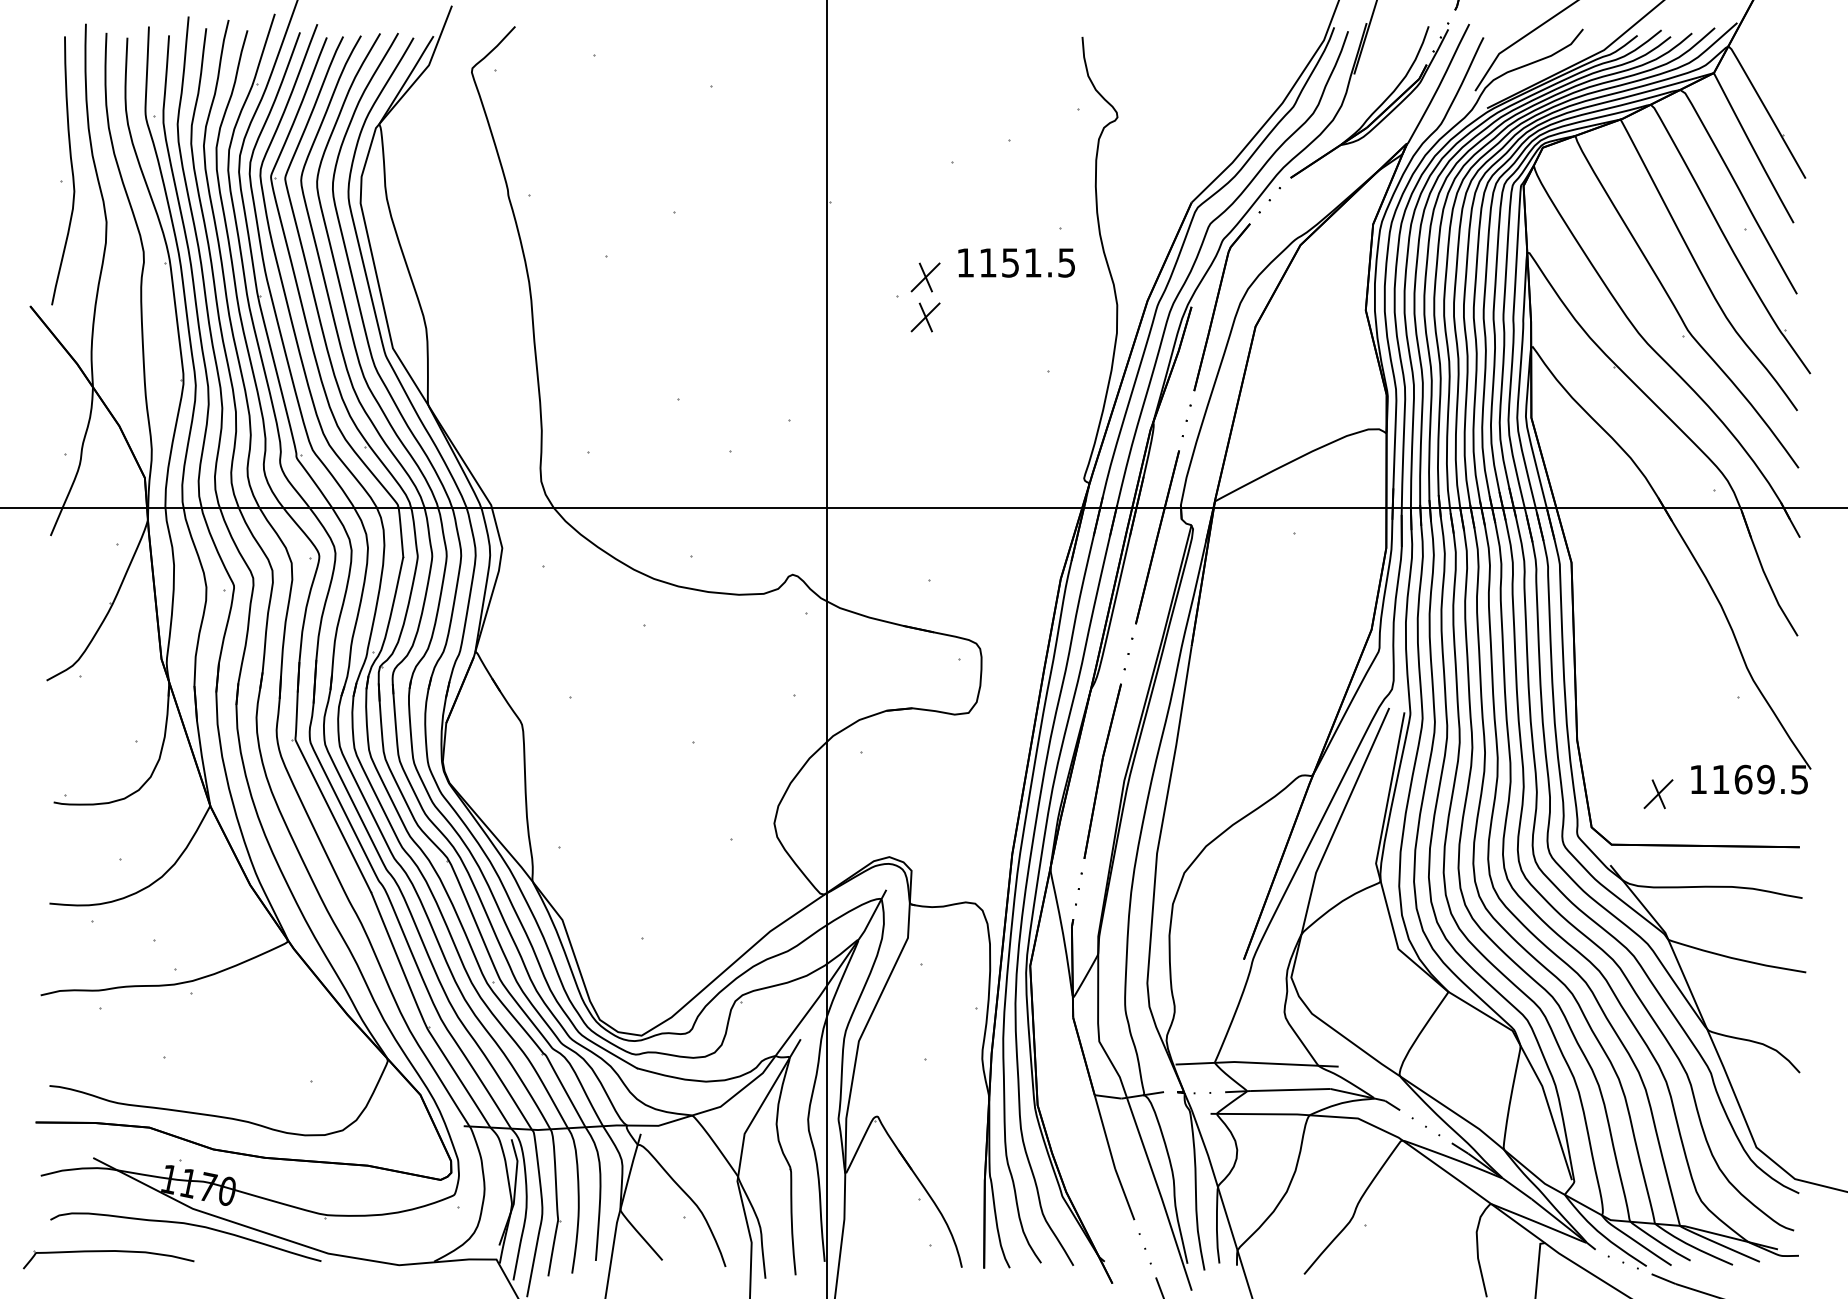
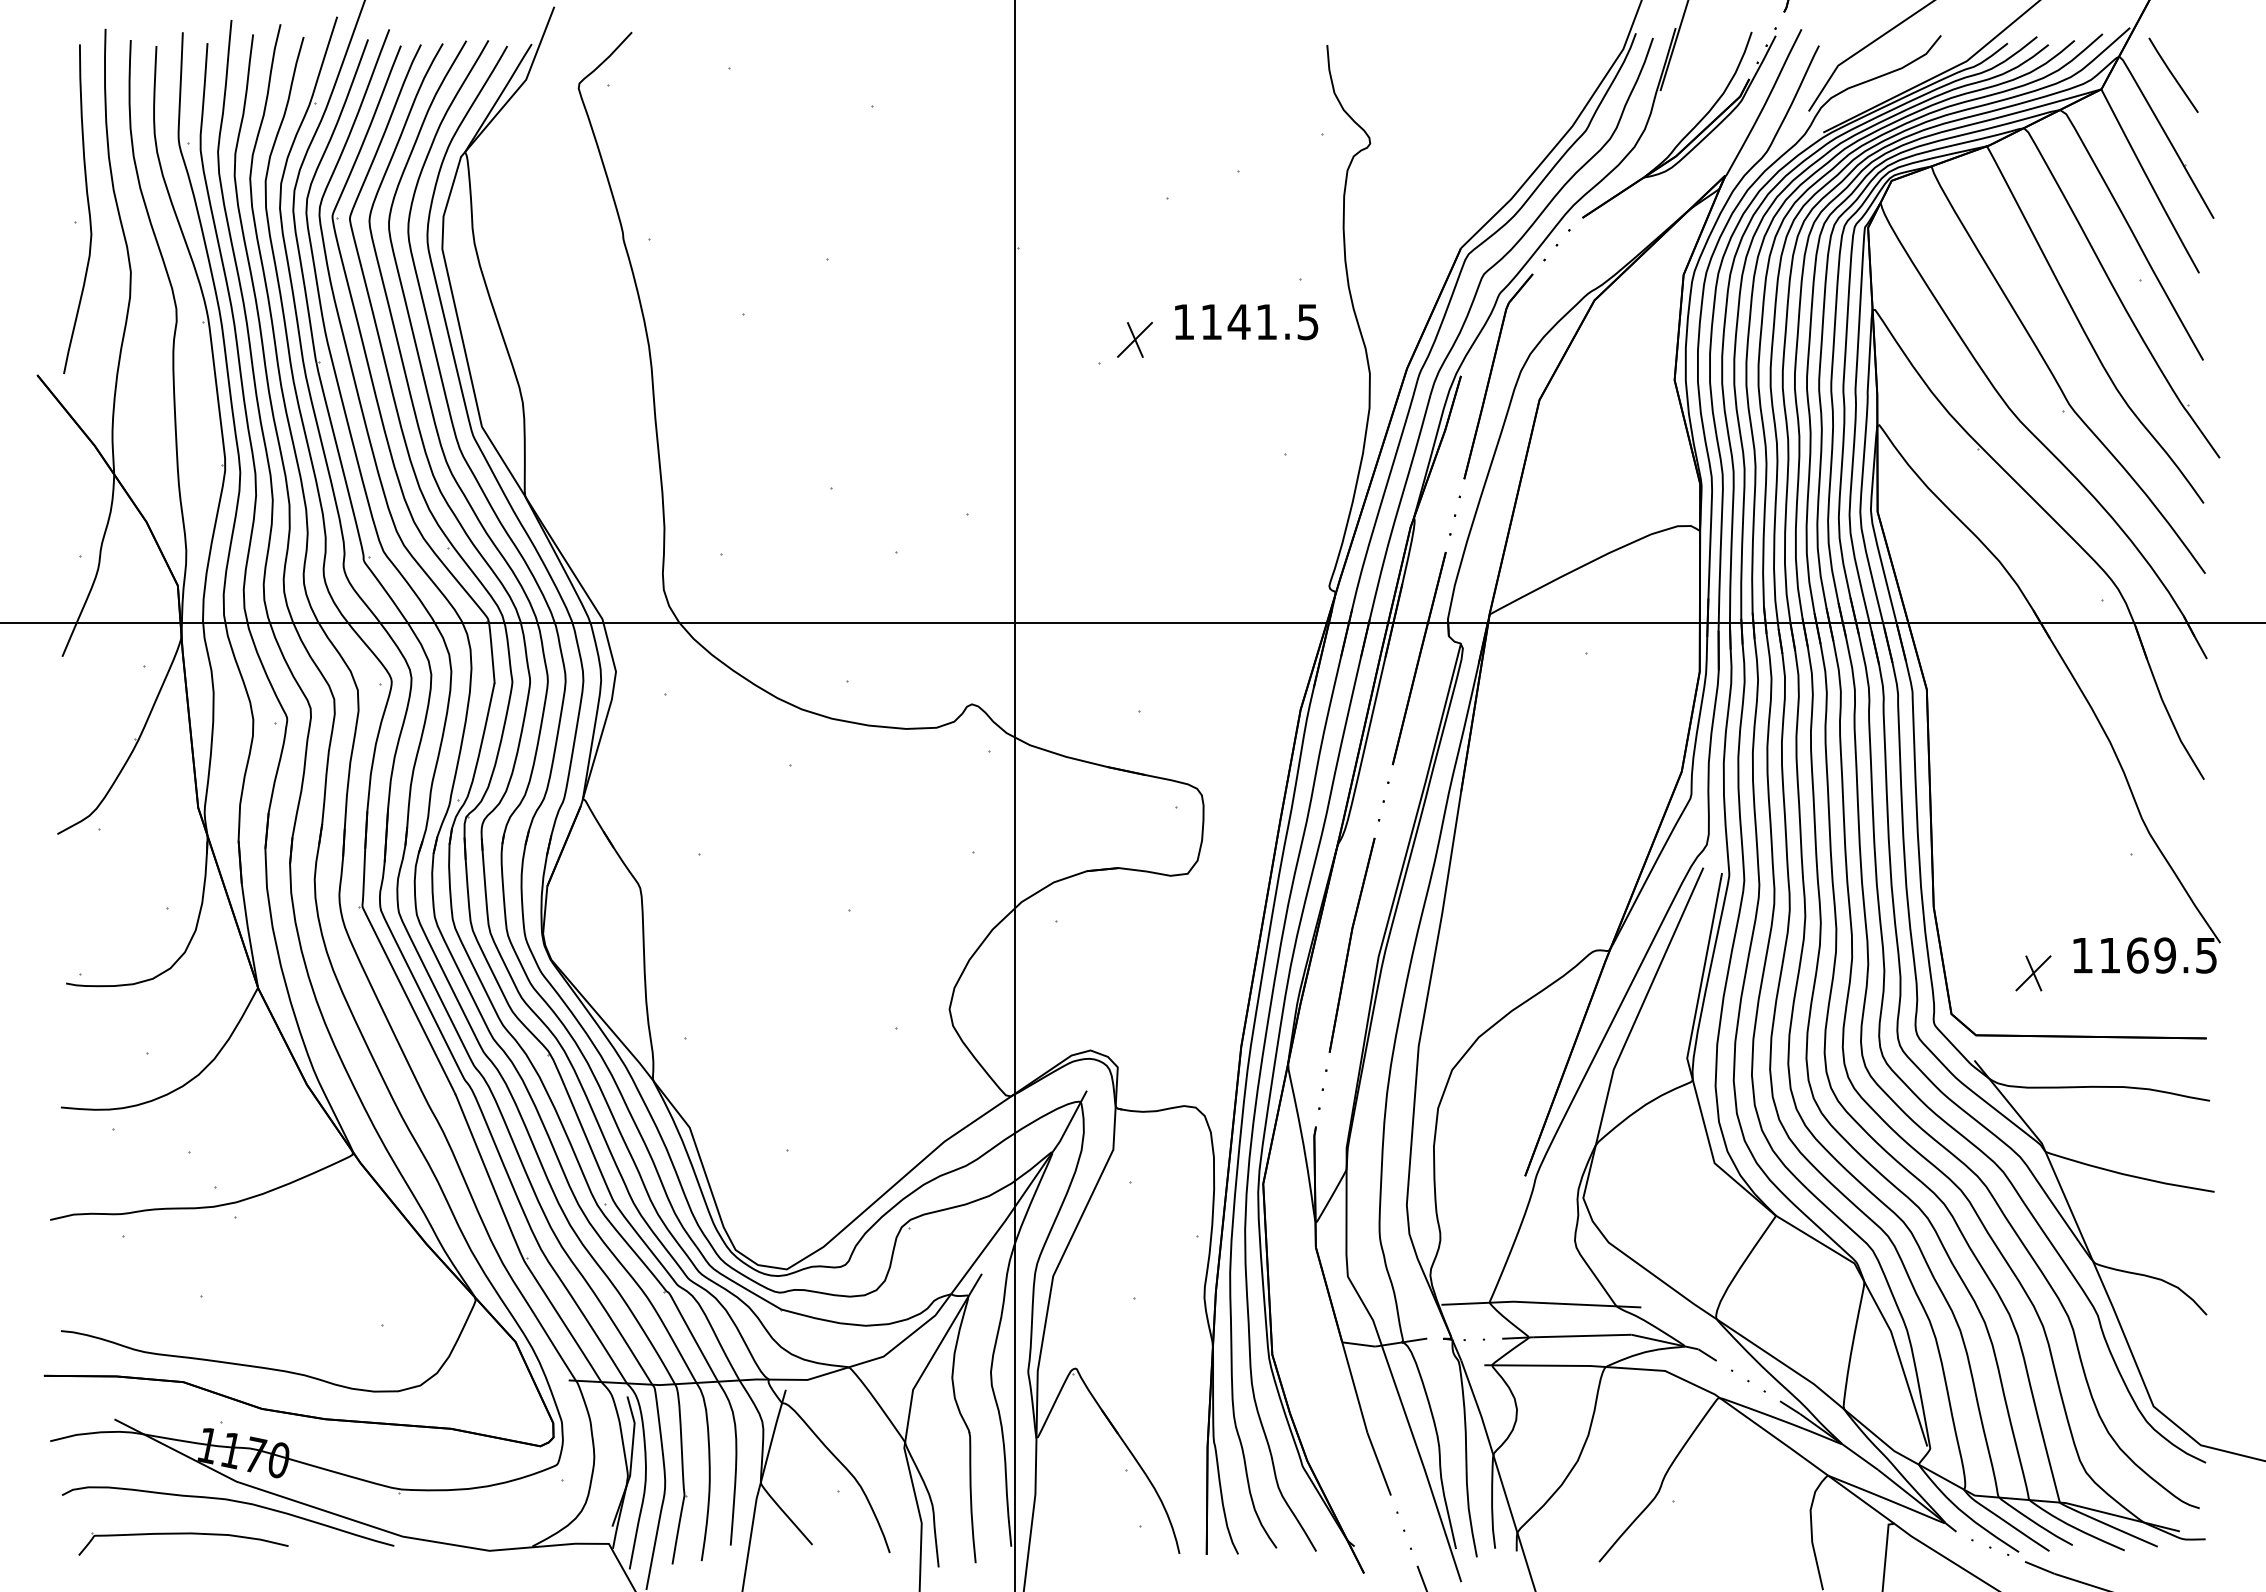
line: (1772, 60) -> (2173, 74), added
text: (1010, 263) -> (1238, 322), 1151.5 -> 1141.5
part: (925, 317) -> (1134, 388), removed
part: (108, 1251) -> (183, 1534), moved

